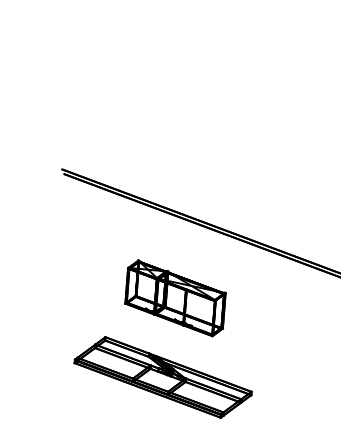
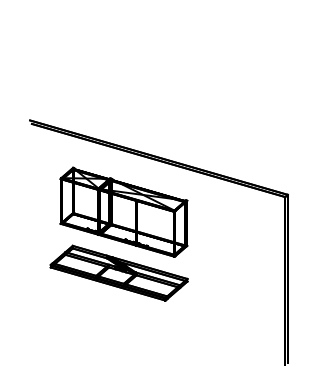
part: (174, 297) -> (123, 211), size x1.67

